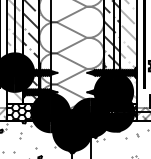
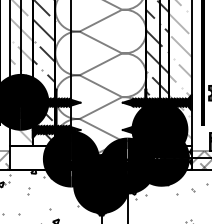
hatch: (23, 111) -> (32, 157), removed

